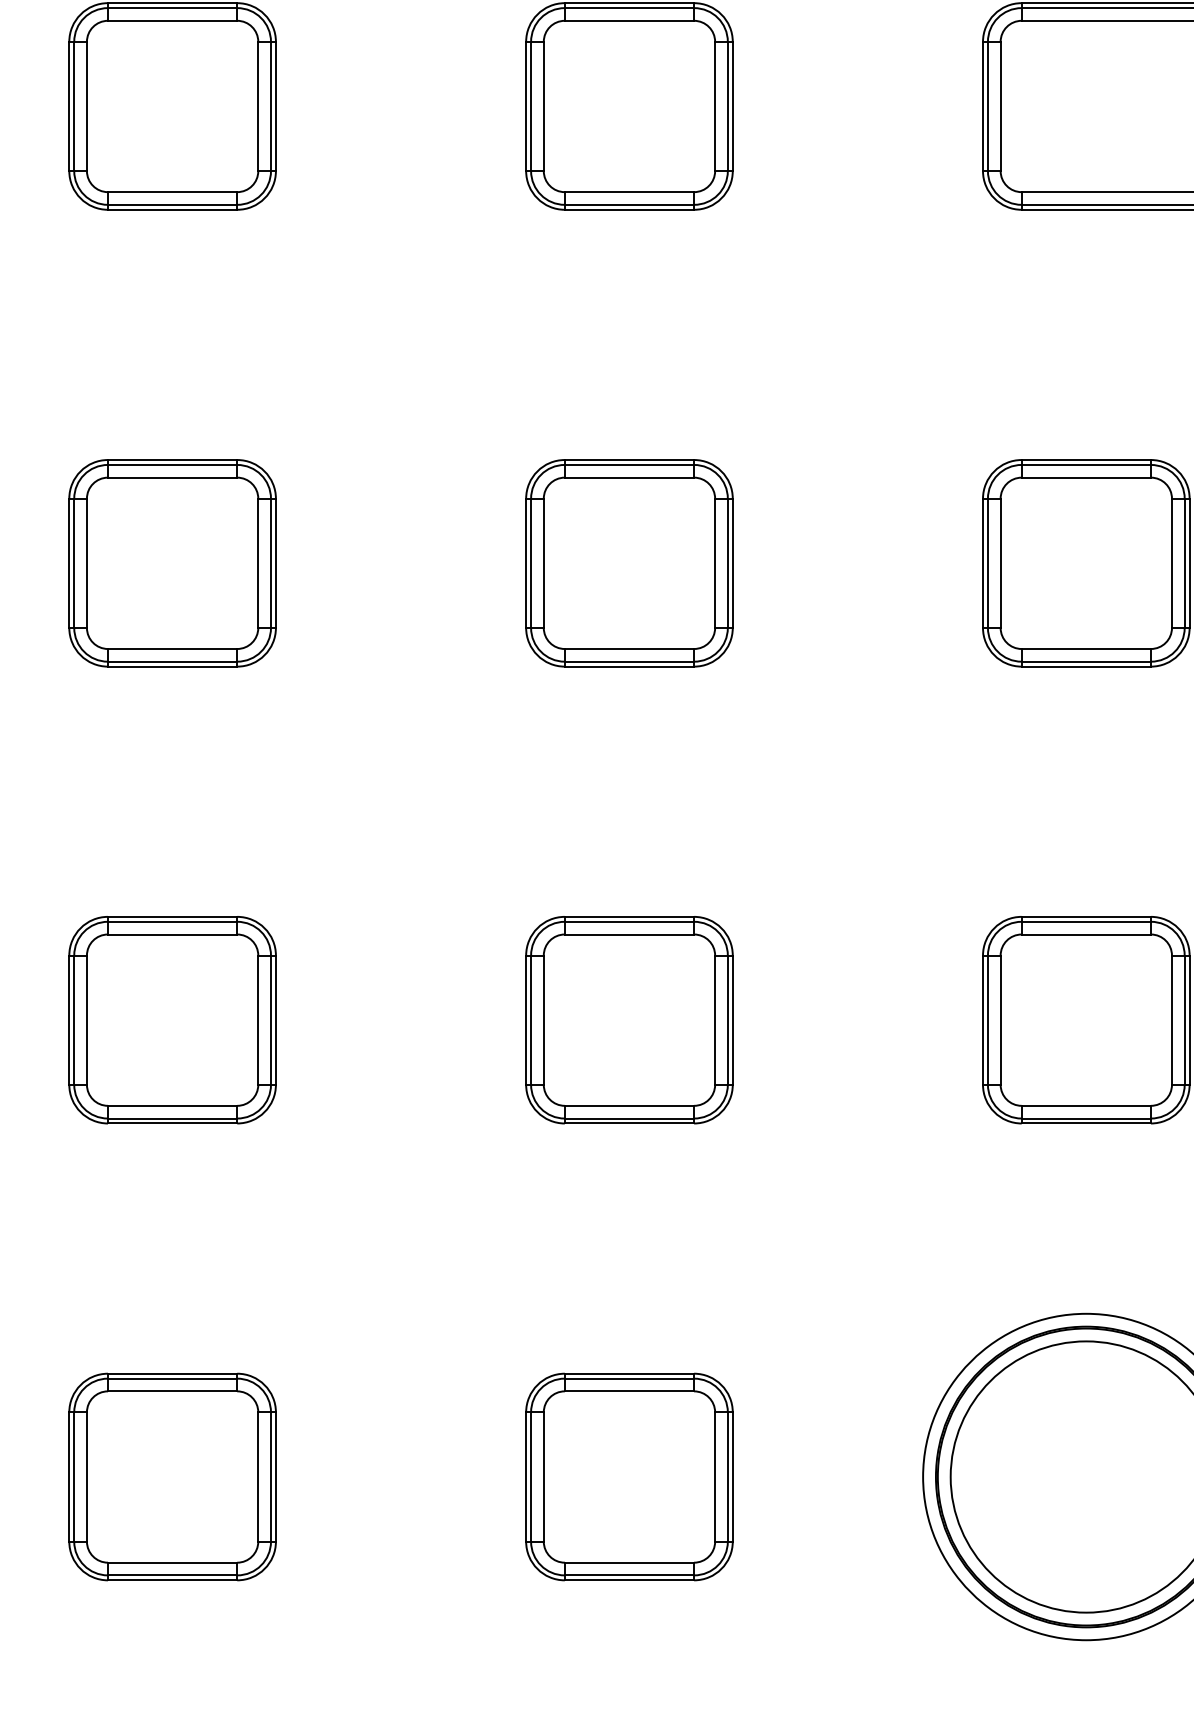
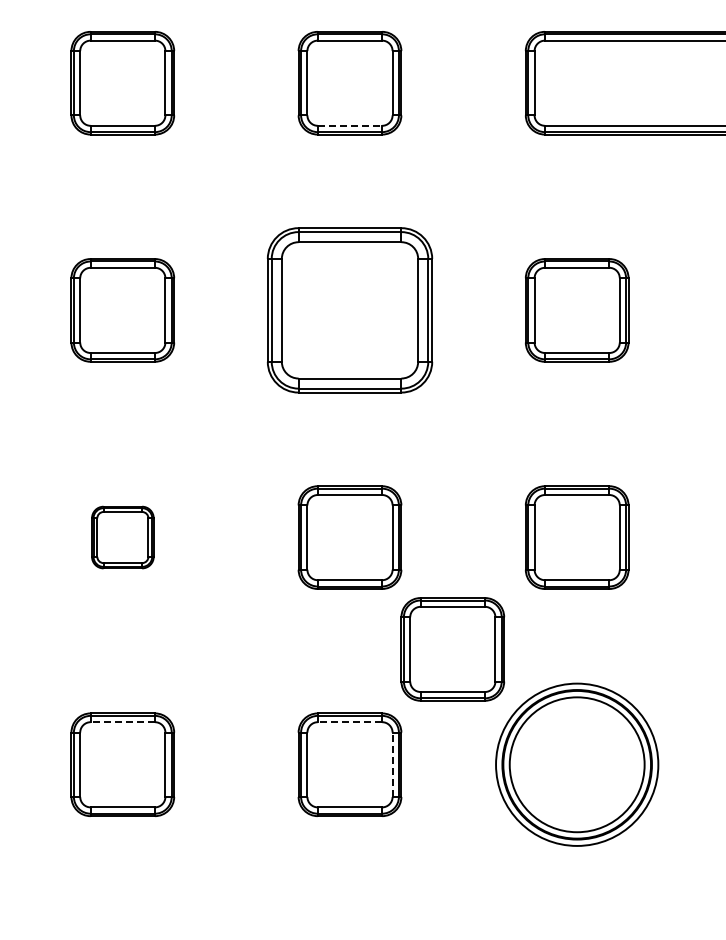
line: (630, 191) -> (350, 125), solid -> dashed
part: (628, 563) -> (349, 310), size x1.6
part: (171, 1019) -> (122, 537), size x0.6
part: (835, 1245) -> (452, 649), added
line: (171, 1391) -> (122, 722), solid -> dashed
line: (628, 1391) -> (349, 722), solid -> dashed
line: (714, 1476) -> (392, 764), solid -> dashed

